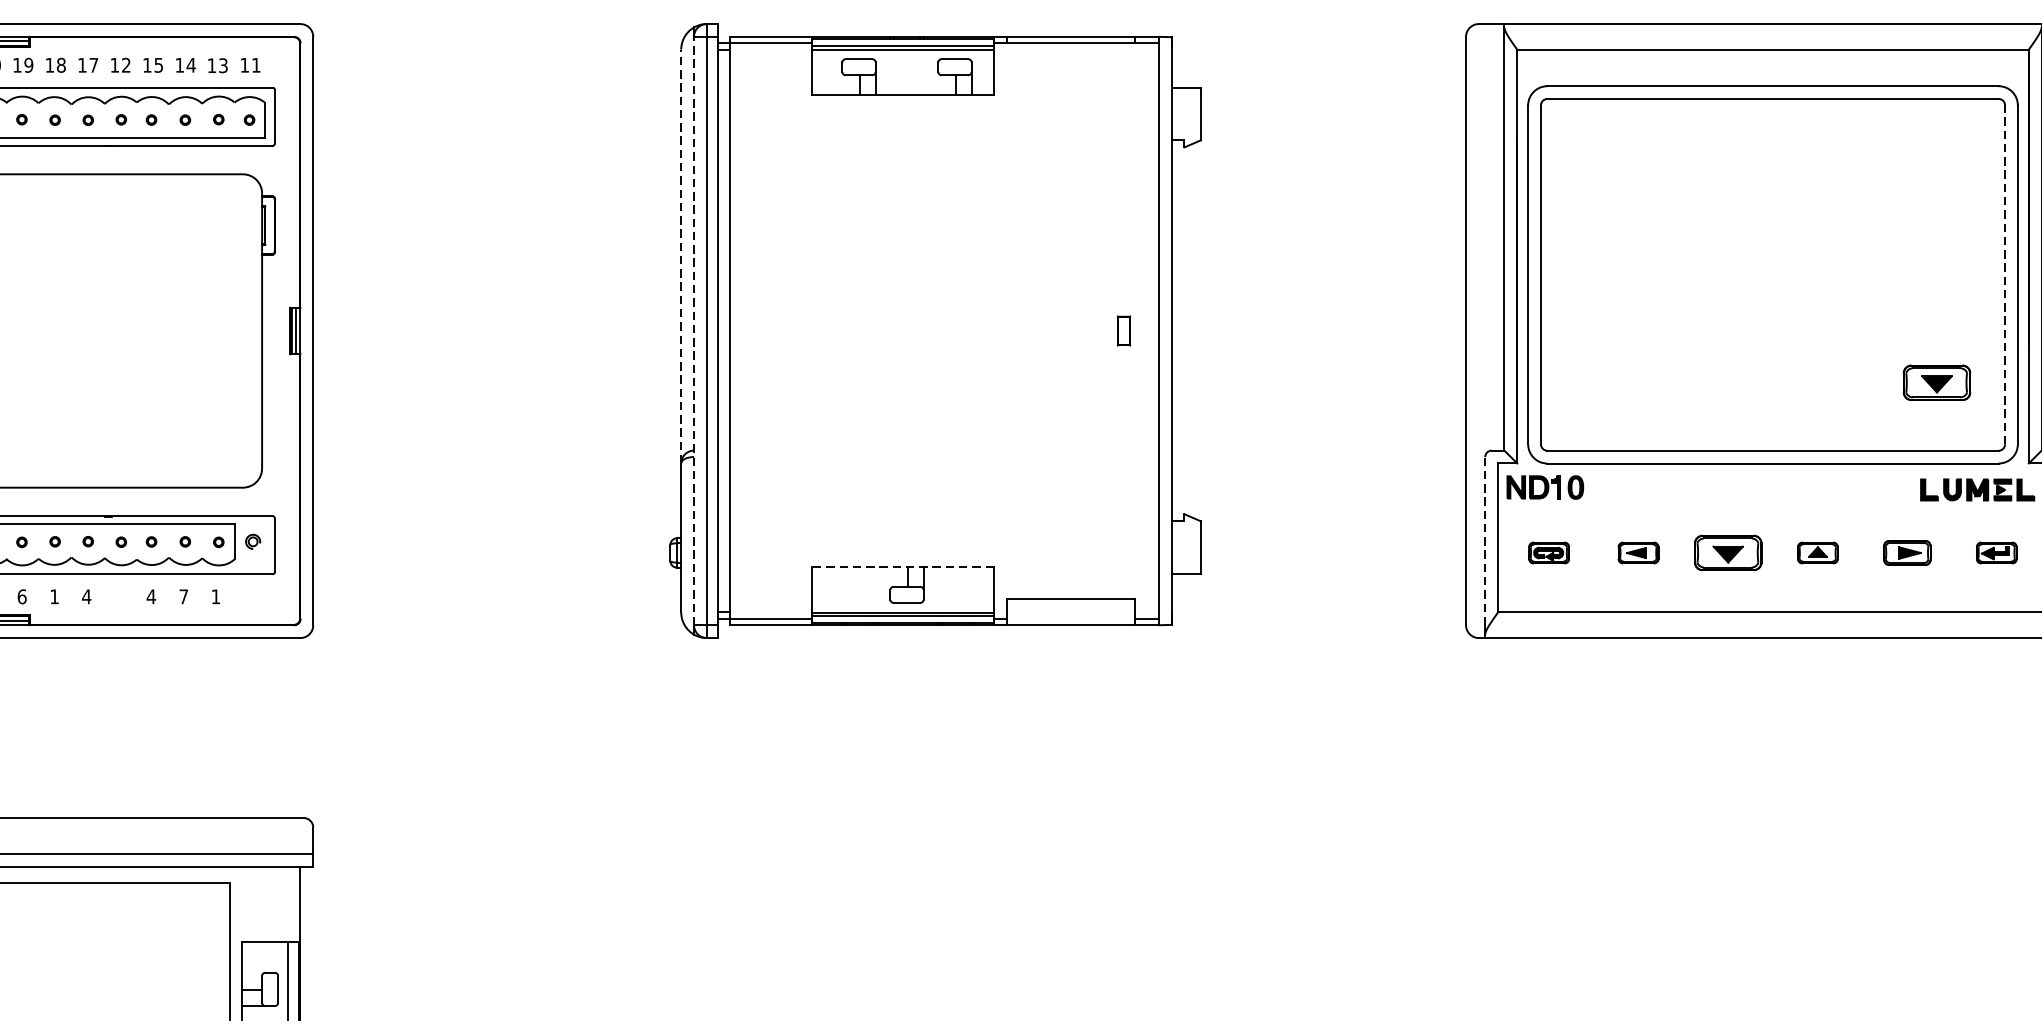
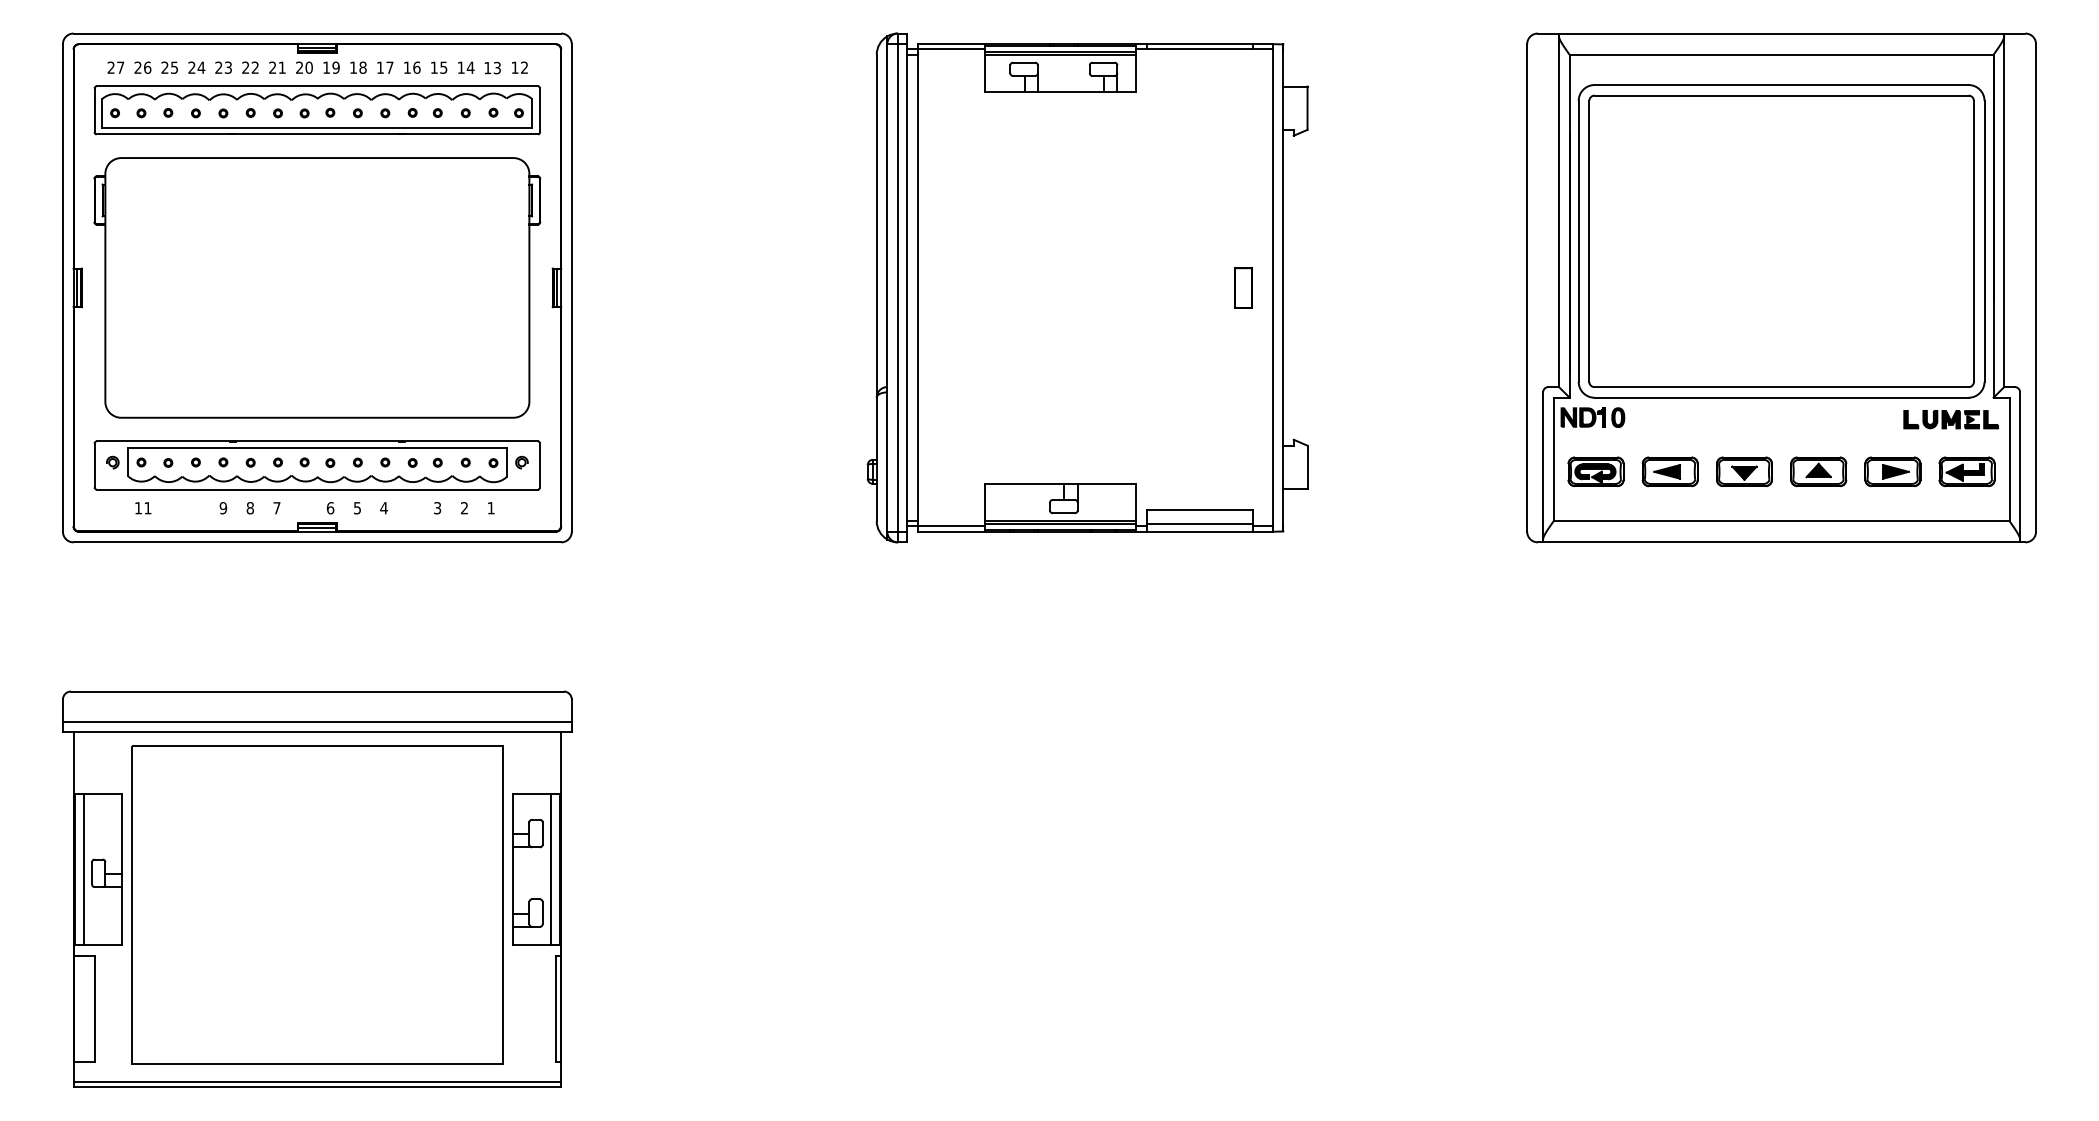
text: (125, 65) -> (416, 67), 12 -> 16
text: (256, 65) -> (524, 67), 11 -> 12
line: (680, 255) -> (876, 225), dashed -> solid
line: (2004, 273) -> (1973, 240), dashed -> solid
line: (694, 330) -> (887, 287), dashed -> solid
part: (1123, 330) -> (1243, 287), size x1.67
part: (1936, 382) -> (1917, 330), removed
line: (1485, 541) -> (1543, 462), dashed -> solid
part: (1548, 552) -> (1595, 471), size x1.67
part: (1637, 552) -> (1669, 471), size x1.67
part: (1817, 552) -> (1818, 471), size x1.67
part: (1906, 552) -> (1892, 471), size x1.43
part: (1996, 552) -> (1966, 471), size x1.67
line: (902, 566) -> (1060, 483), dashed -> solid
text: (53, 597) -> (356, 508), 1 -> 5
text: (151, 597) -> (437, 508), 4 -> 3
text: (183, 597) -> (464, 508), 7 -> 2
line: (1070, 615) -> (1199, 523), added

